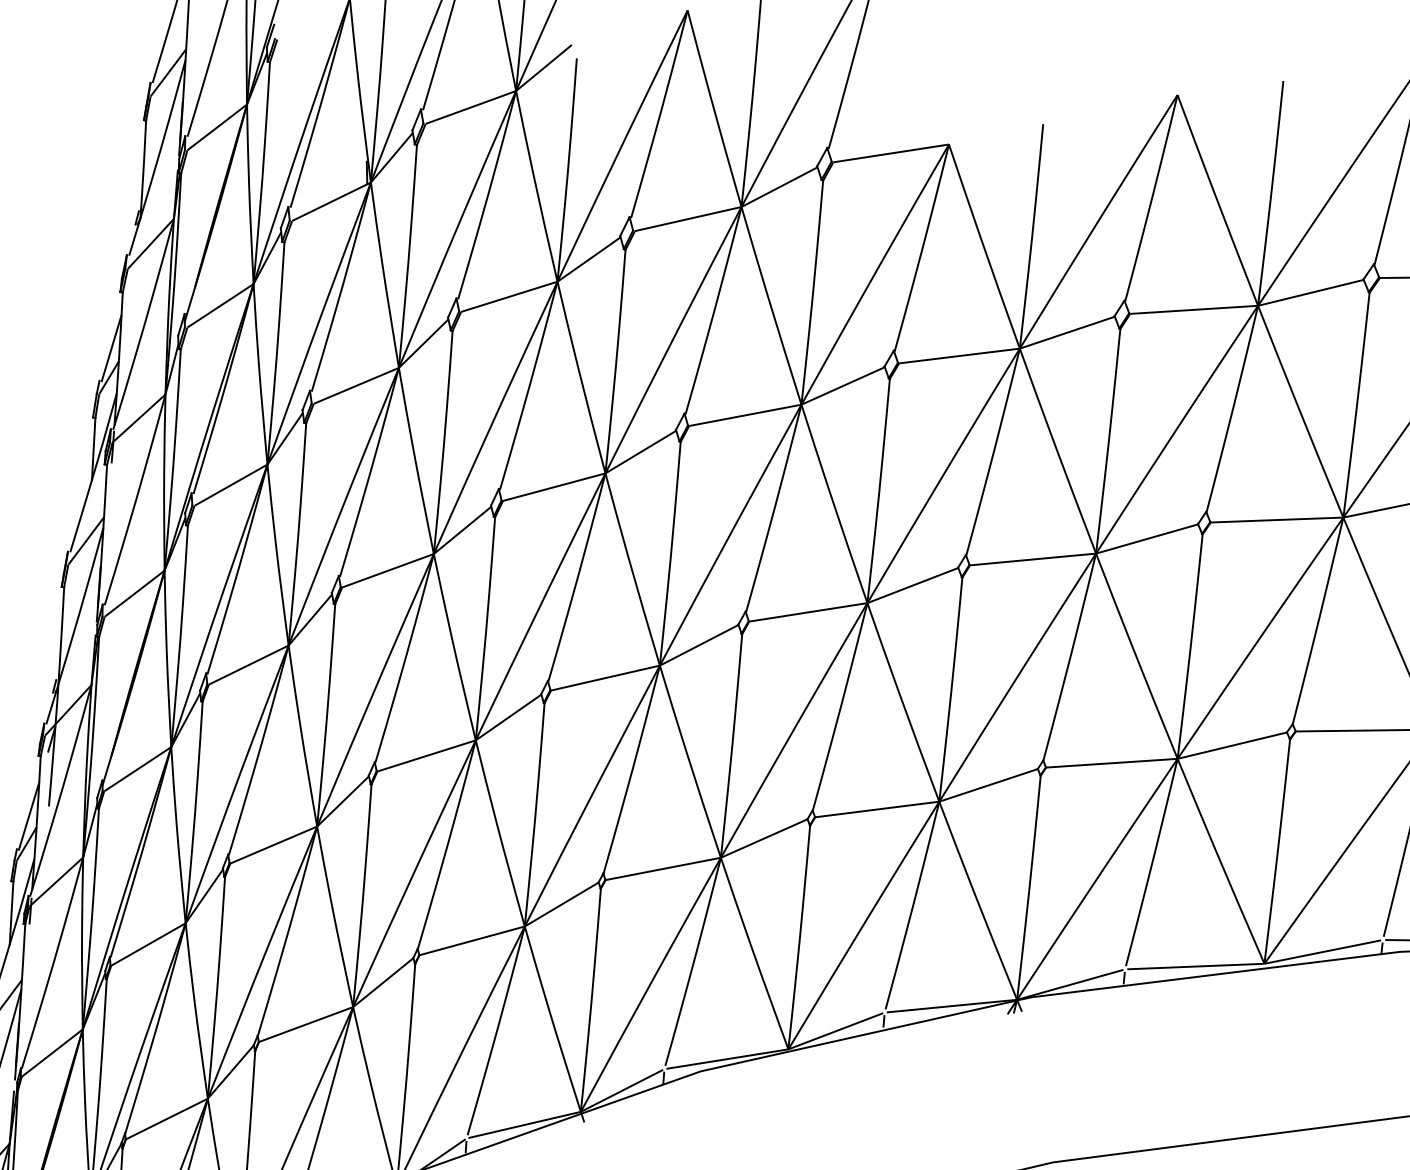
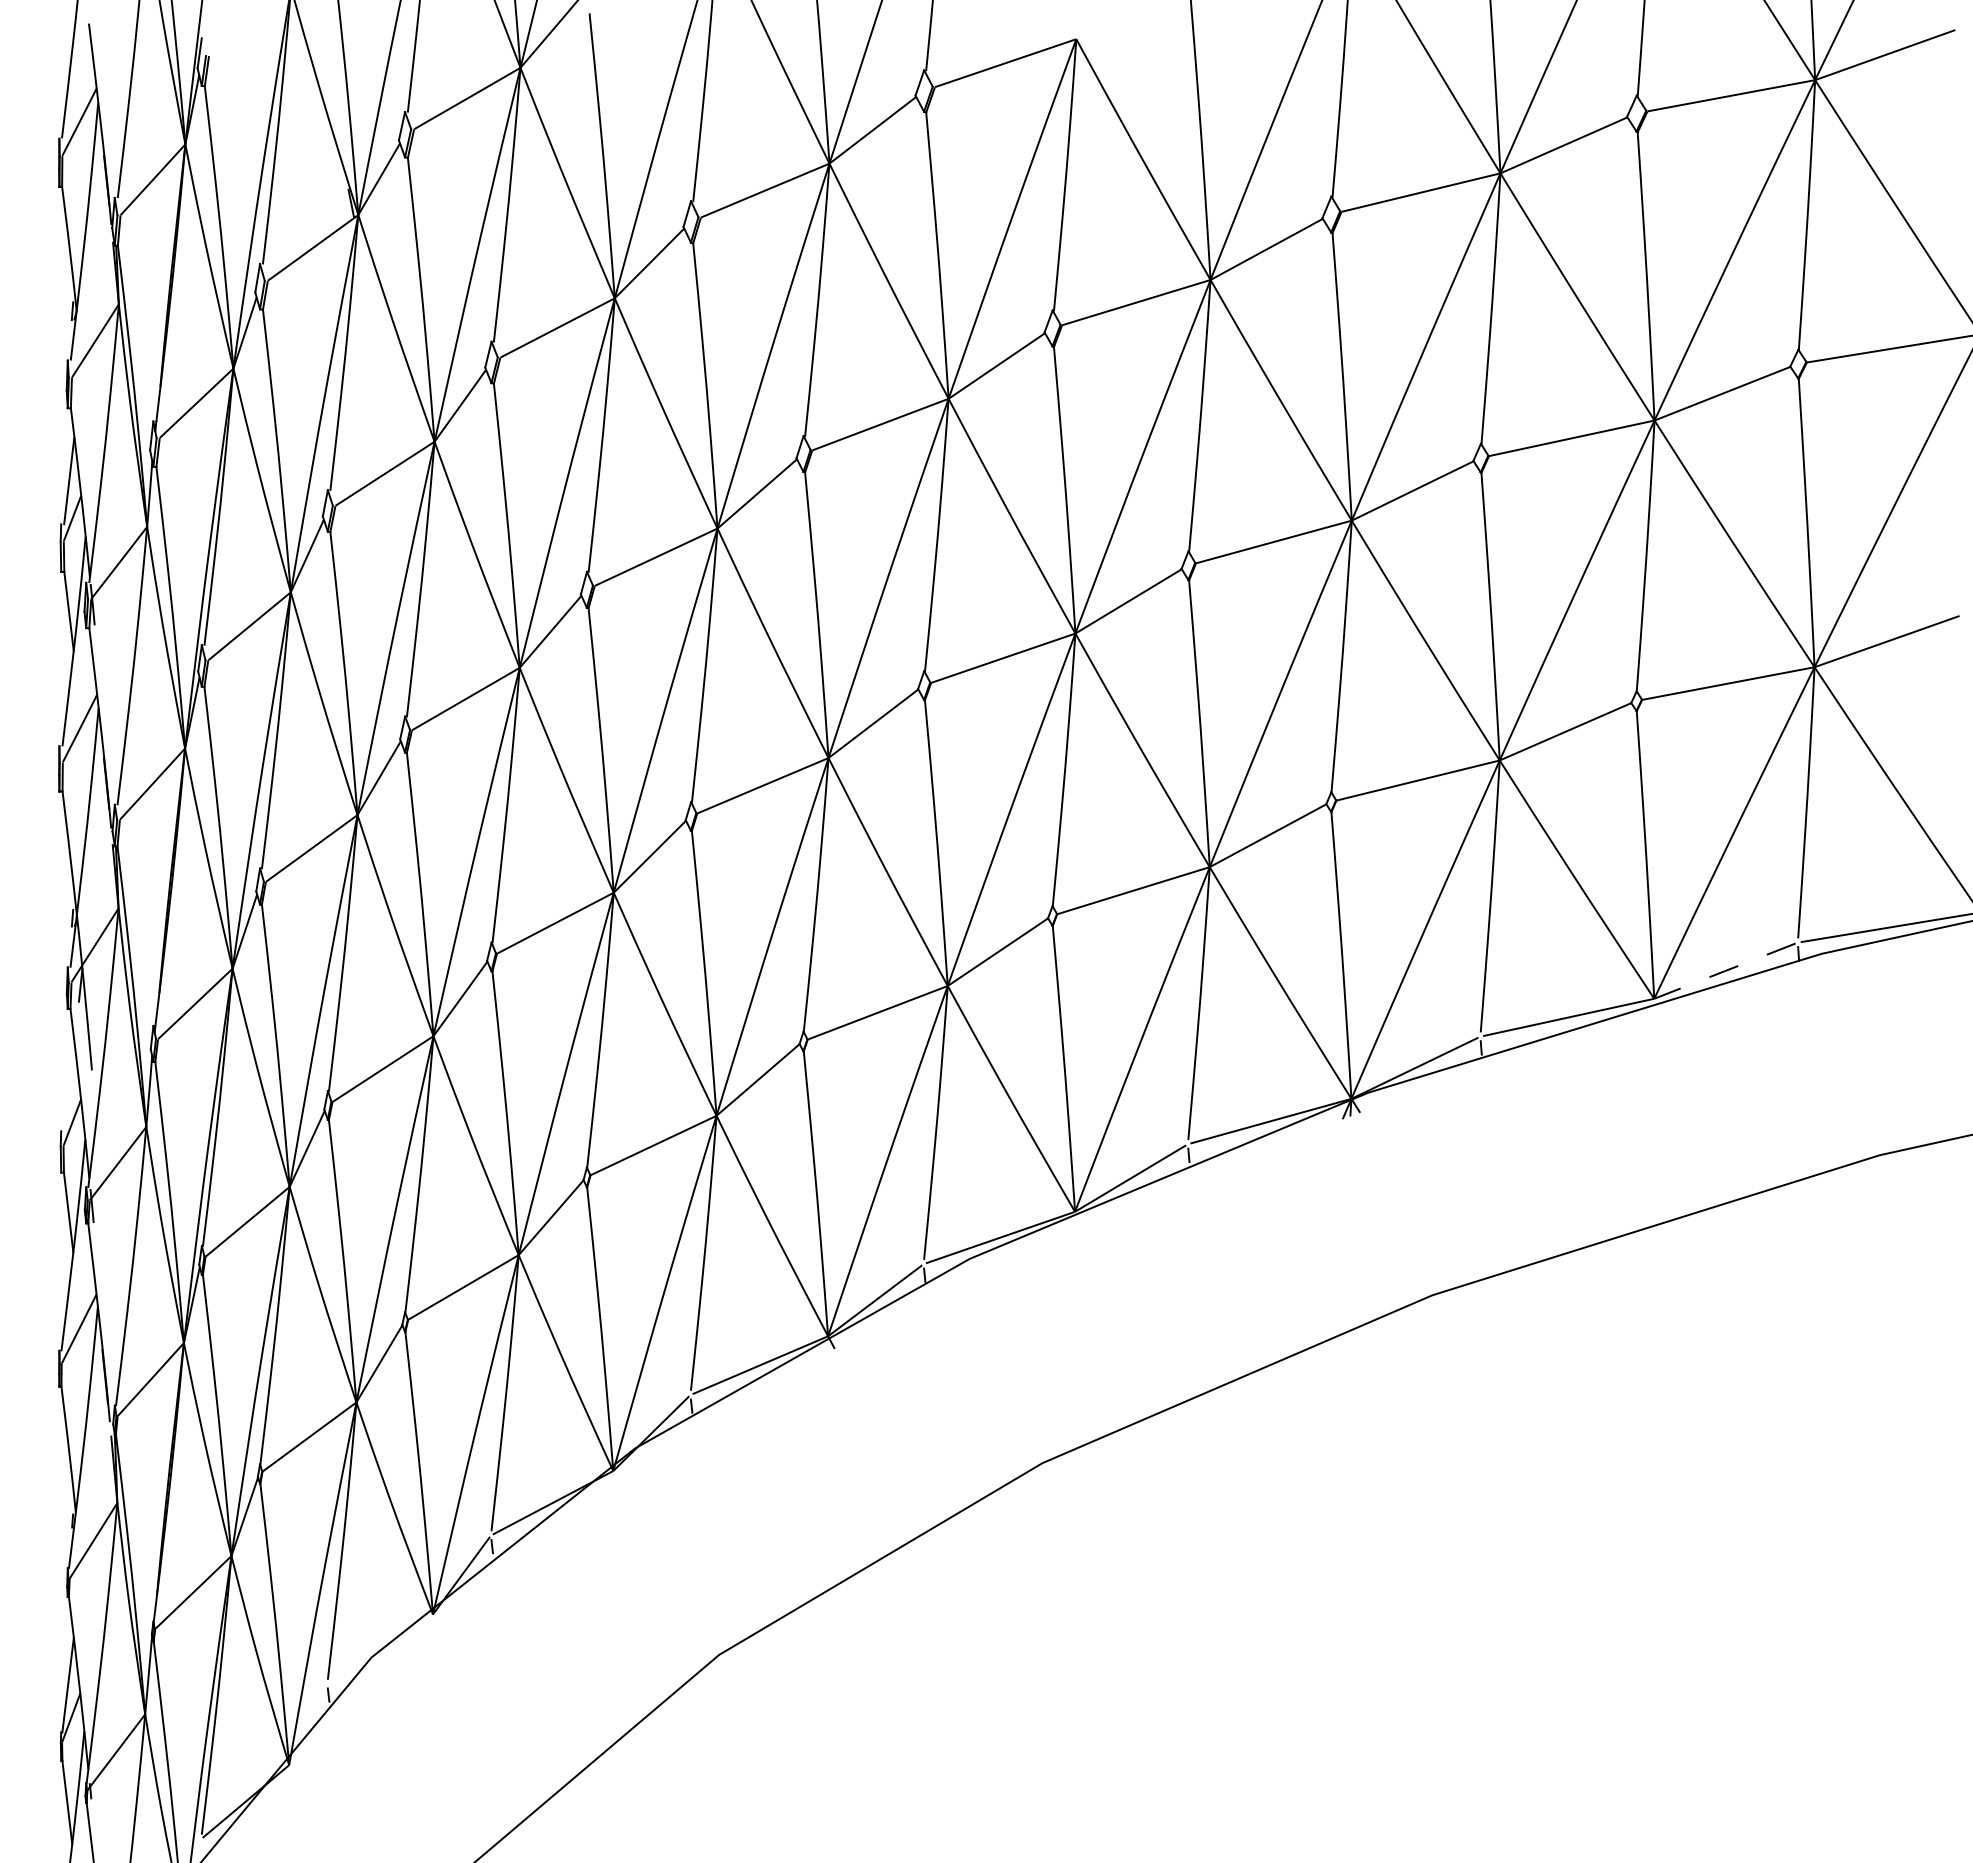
line: (28, 815) -> (68, 1086), removed
line: (1323, 951) -> (1725, 970), solid -> dashed

